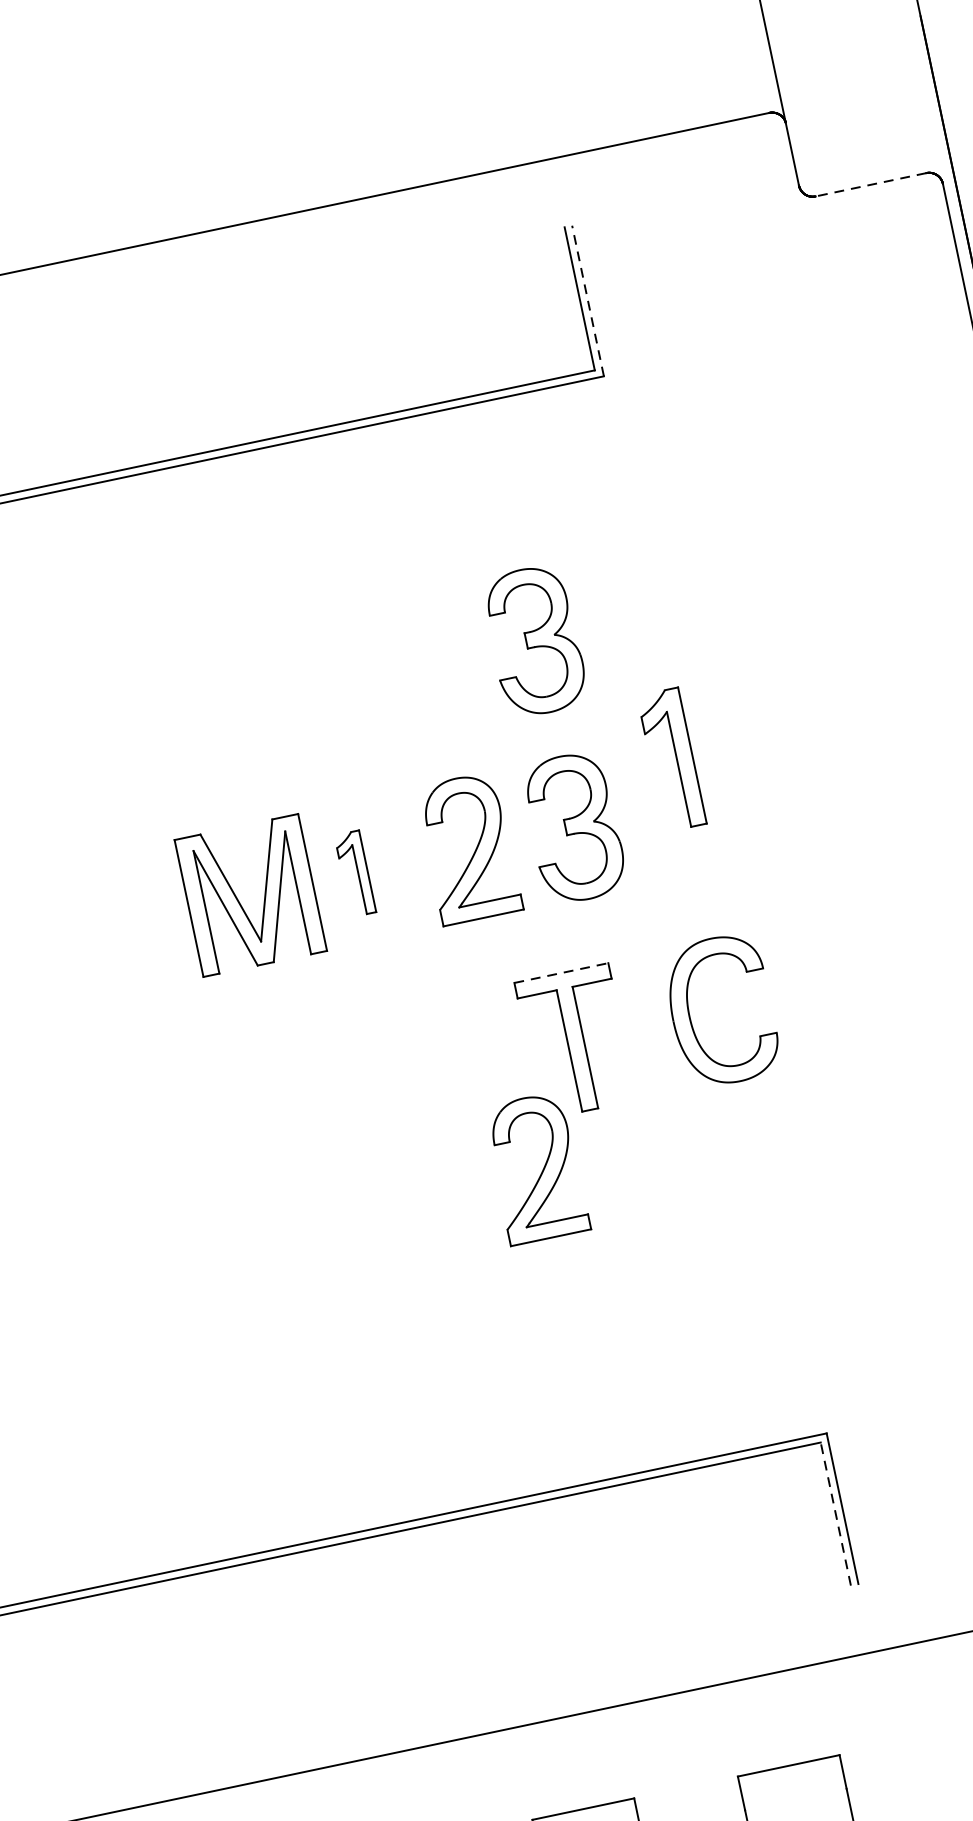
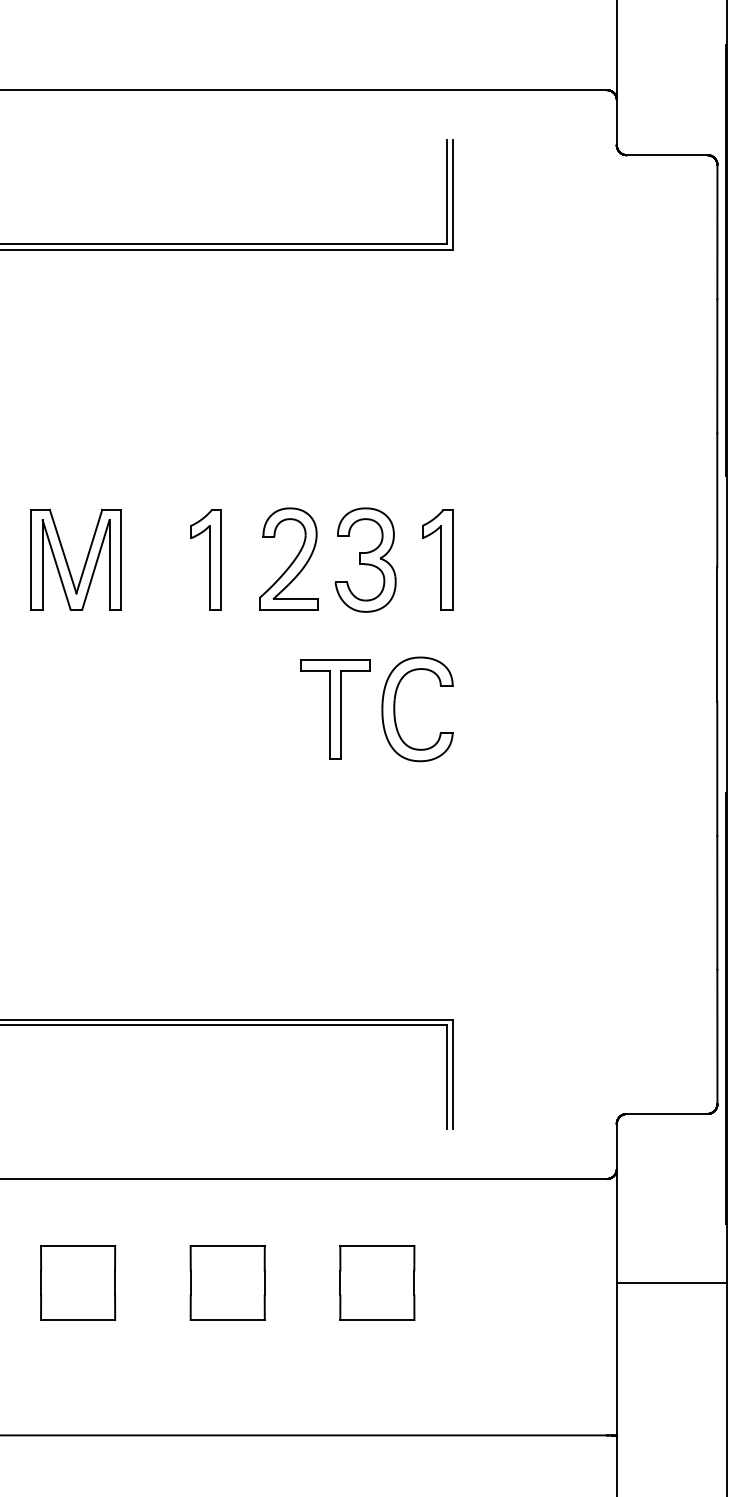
line: (870, 185) -> (666, 155), dashed -> solid
line: (587, 300) -> (452, 194), dashed -> solid
part: (534, 640) -> (365, 423), removed
part: (671, 759) -> (437, 559), moved
part: (354, 873) -> (205, 559), size x1.67
part: (239, 900) -> (67, 561), moved
line: (561, 972) -> (335, 659), dashed -> solid
part: (691, 1017) -> (395, 709), moved
part: (535, 1167) -> (288, 791), removed
line: (836, 1512) -> (447, 1076), dashed -> solid

